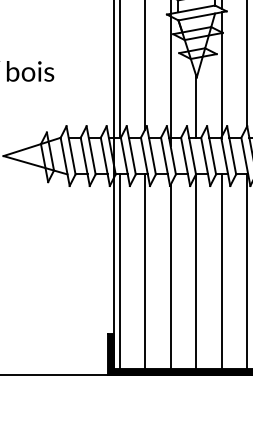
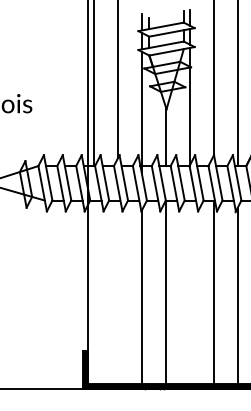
line: (119, 271) -> (93, 291), removed
line: (144, 271) -> (117, 291), removed
line: (221, 271) -> (189, 291), removed

